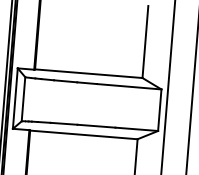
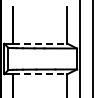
line: (89, 73) -> (40, 43), solid -> dashed
line: (84, 135) -> (40, 74), solid -> dashed

